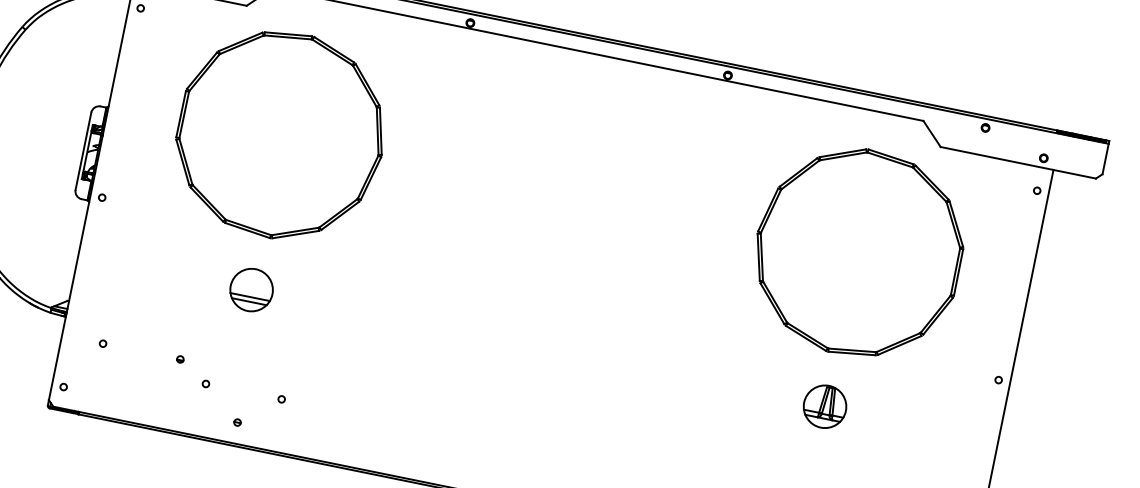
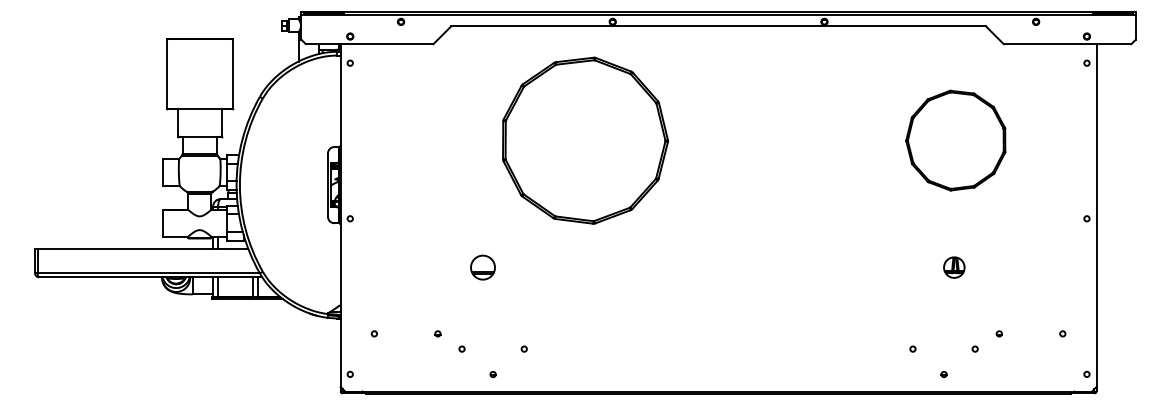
part: (281, 134) -> (585, 140), moved
part: (858, 252) -> (955, 140), size x0.6
part: (251, 289) -> (482, 267), size x0.7
part: (825, 406) -> (954, 267), size x0.6

